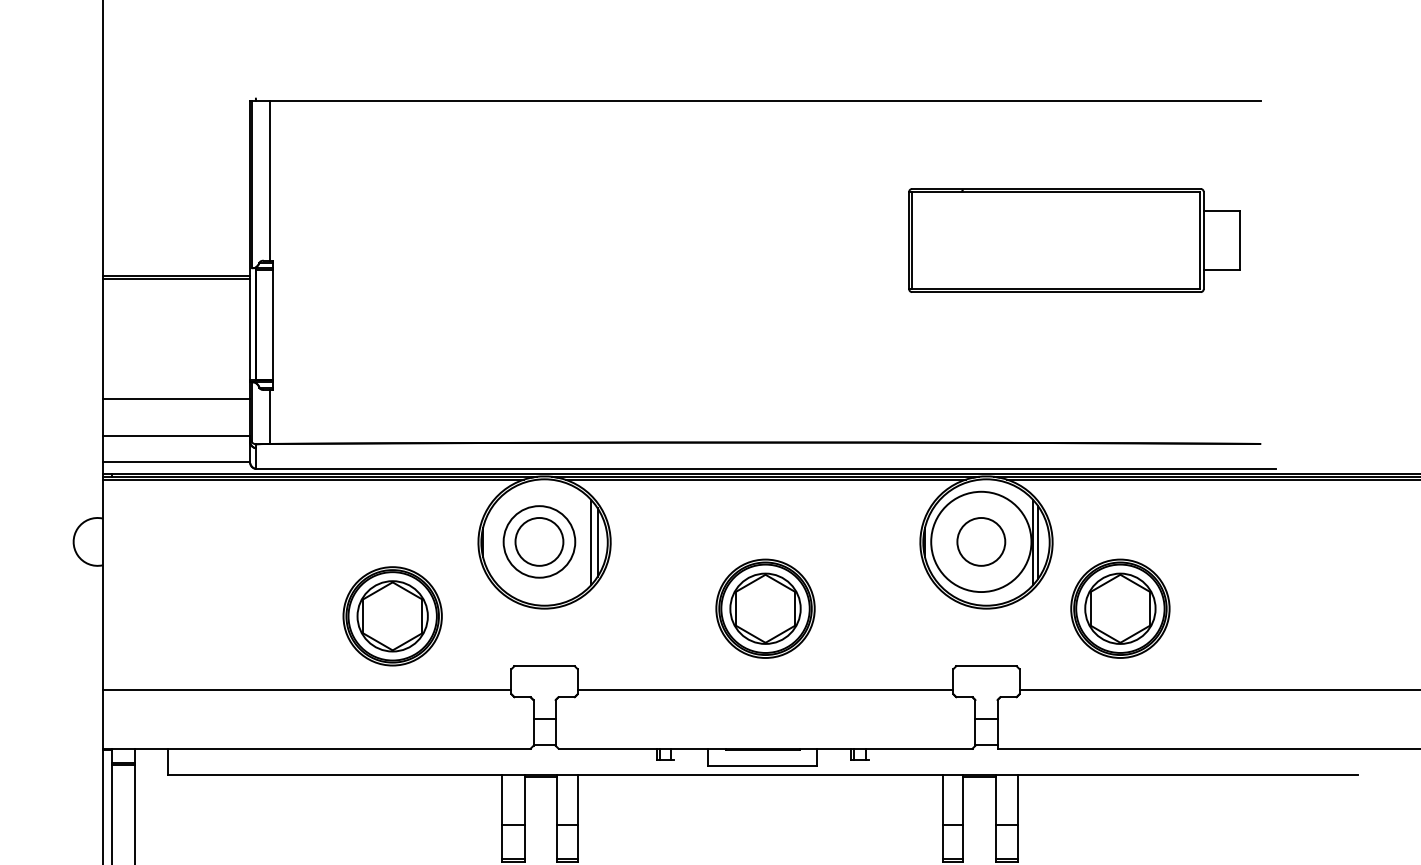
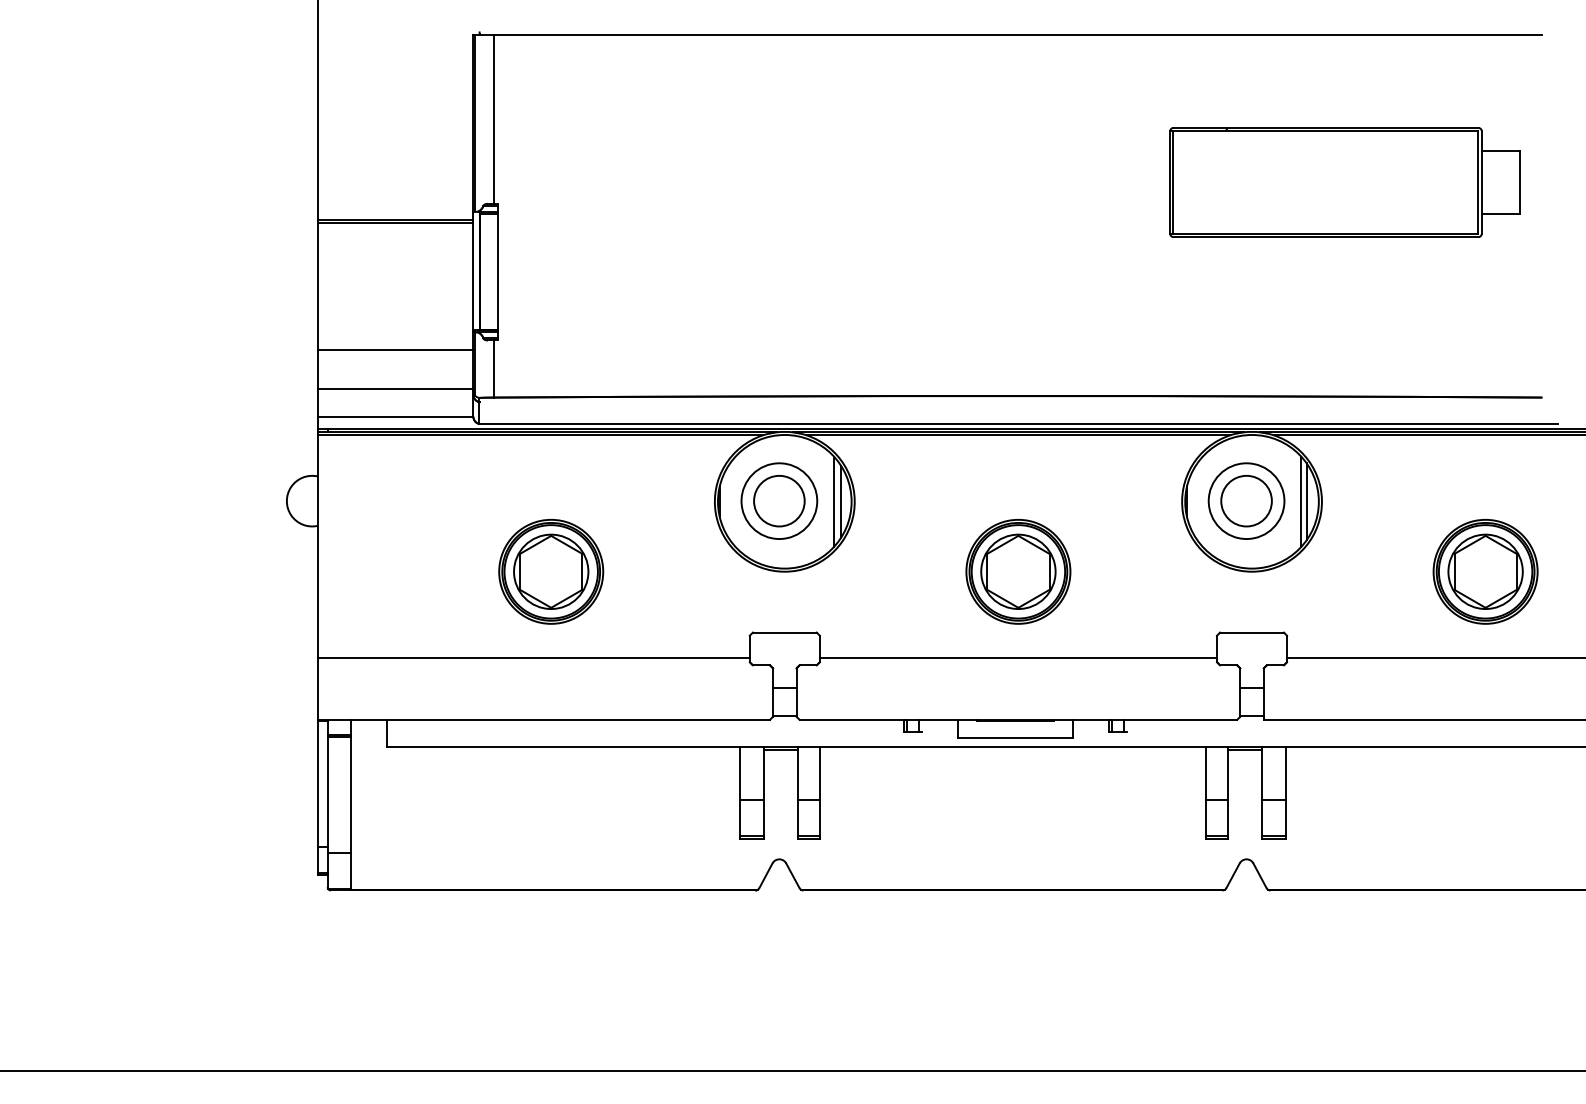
circle: (981, 542) -> (1246, 501), size x0.71
part: (1120, 608) -> (1485, 571), moved
part: (392, 616) -> (551, 571), moved

